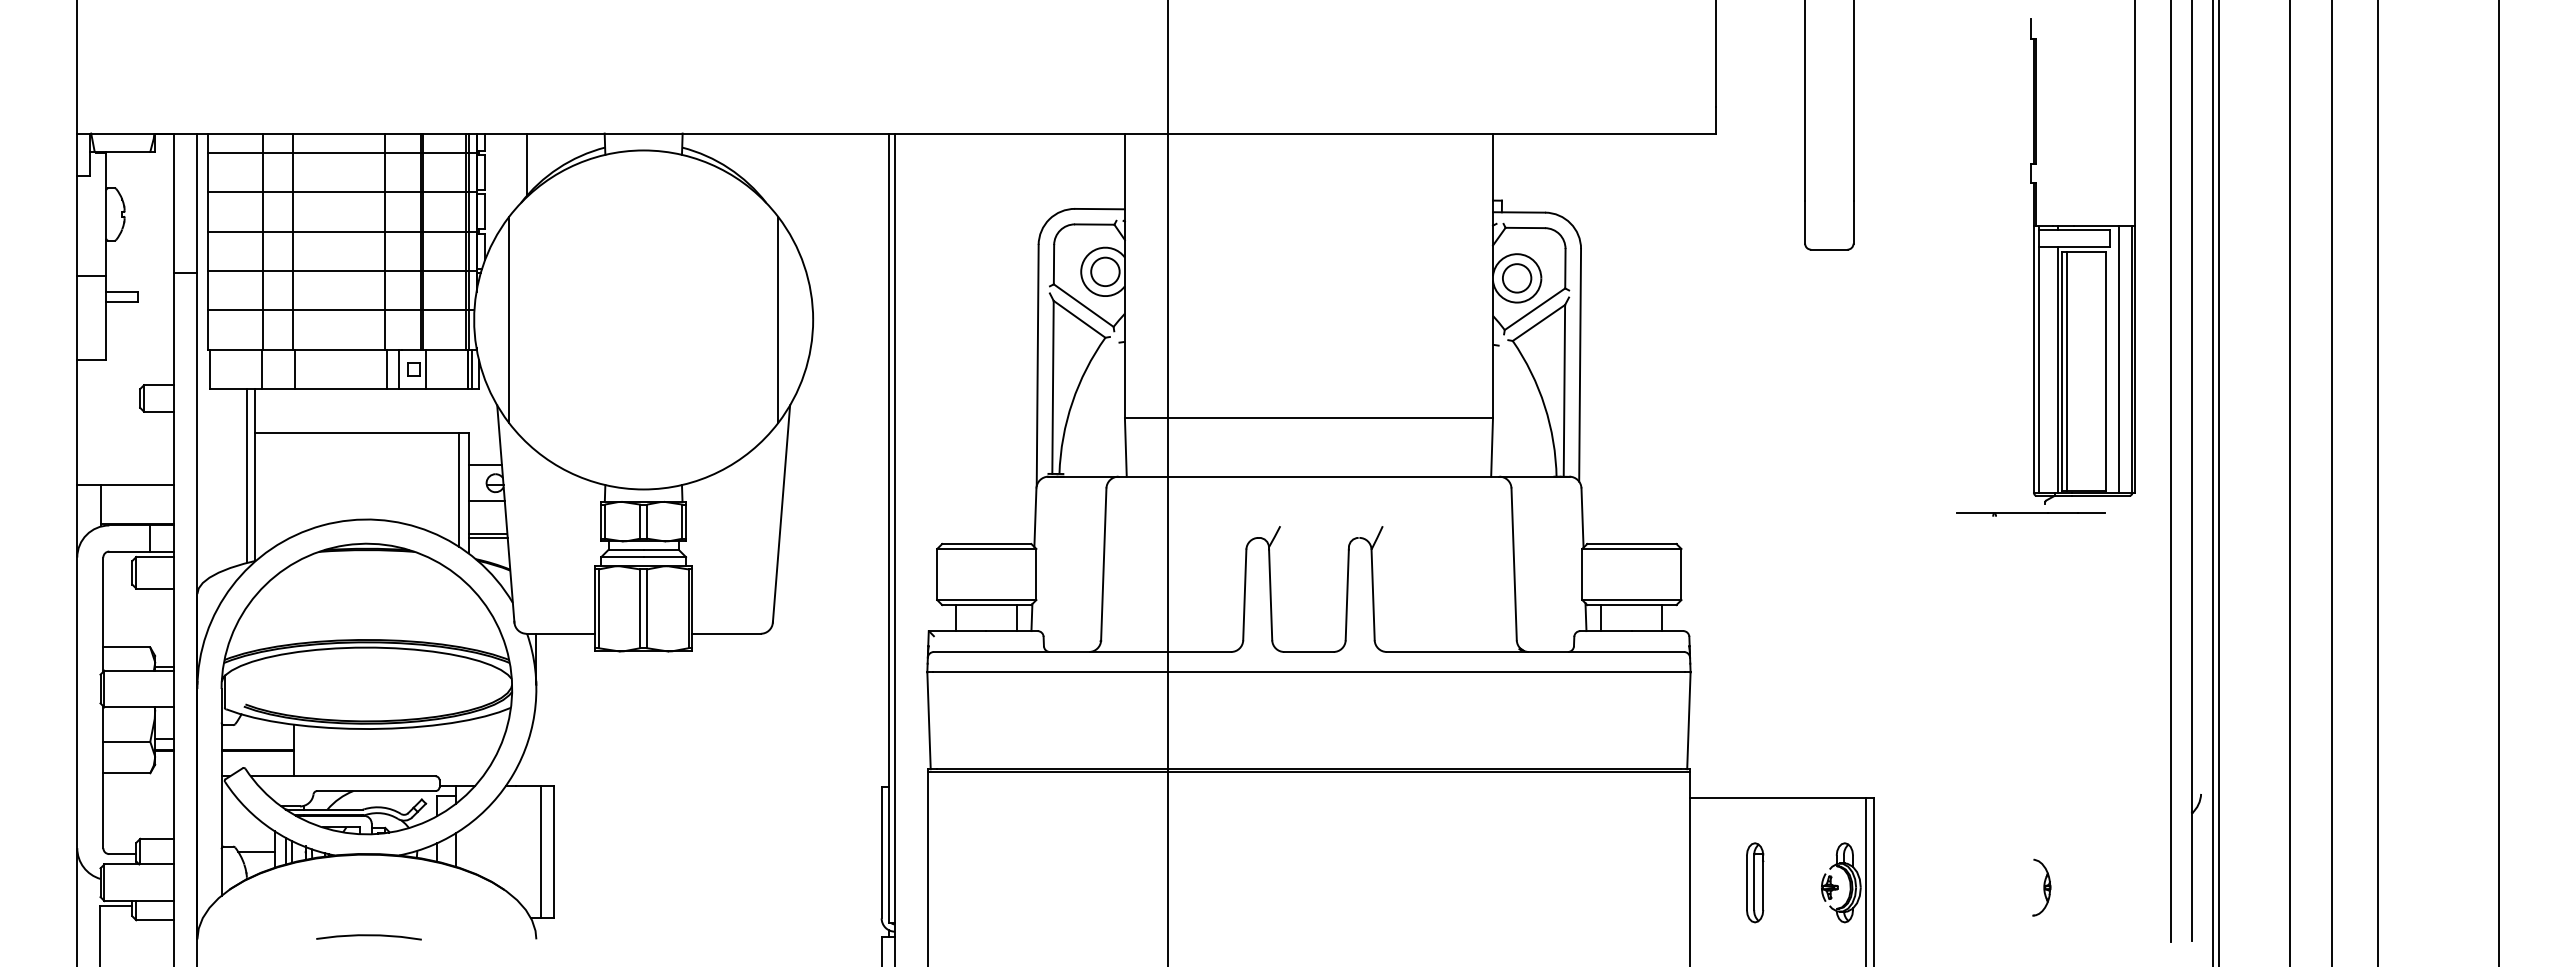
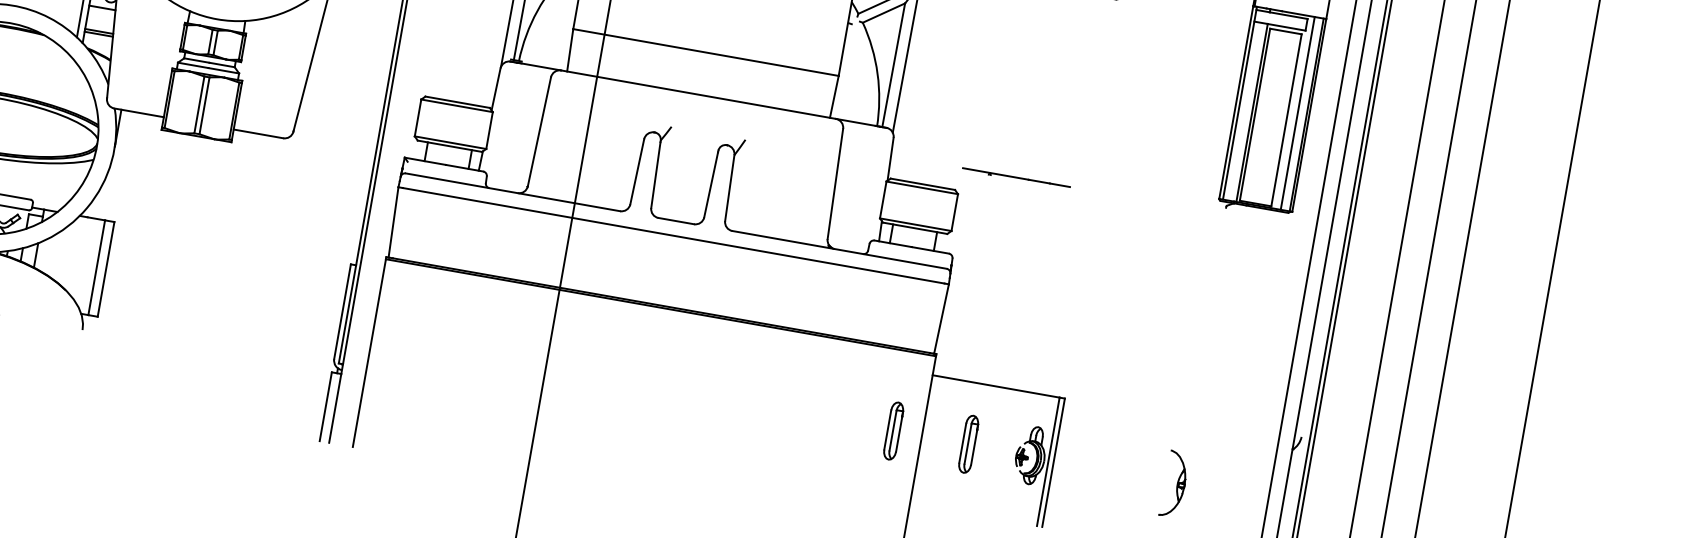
line: (2067, 371) -> (1258, 115), removed
part: (2030, 514) -> (1015, 178), moved
part: (1651, 882) -> (893, 430), added
part: (2041, 887) -> (1174, 484), size x1.6

